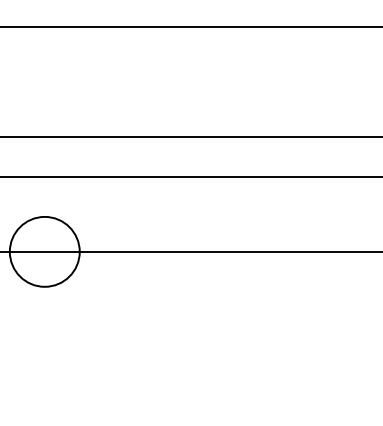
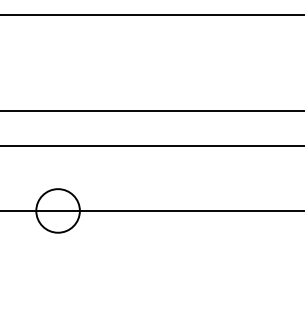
circle: (44, 251) -> (57, 210), size x0.71

